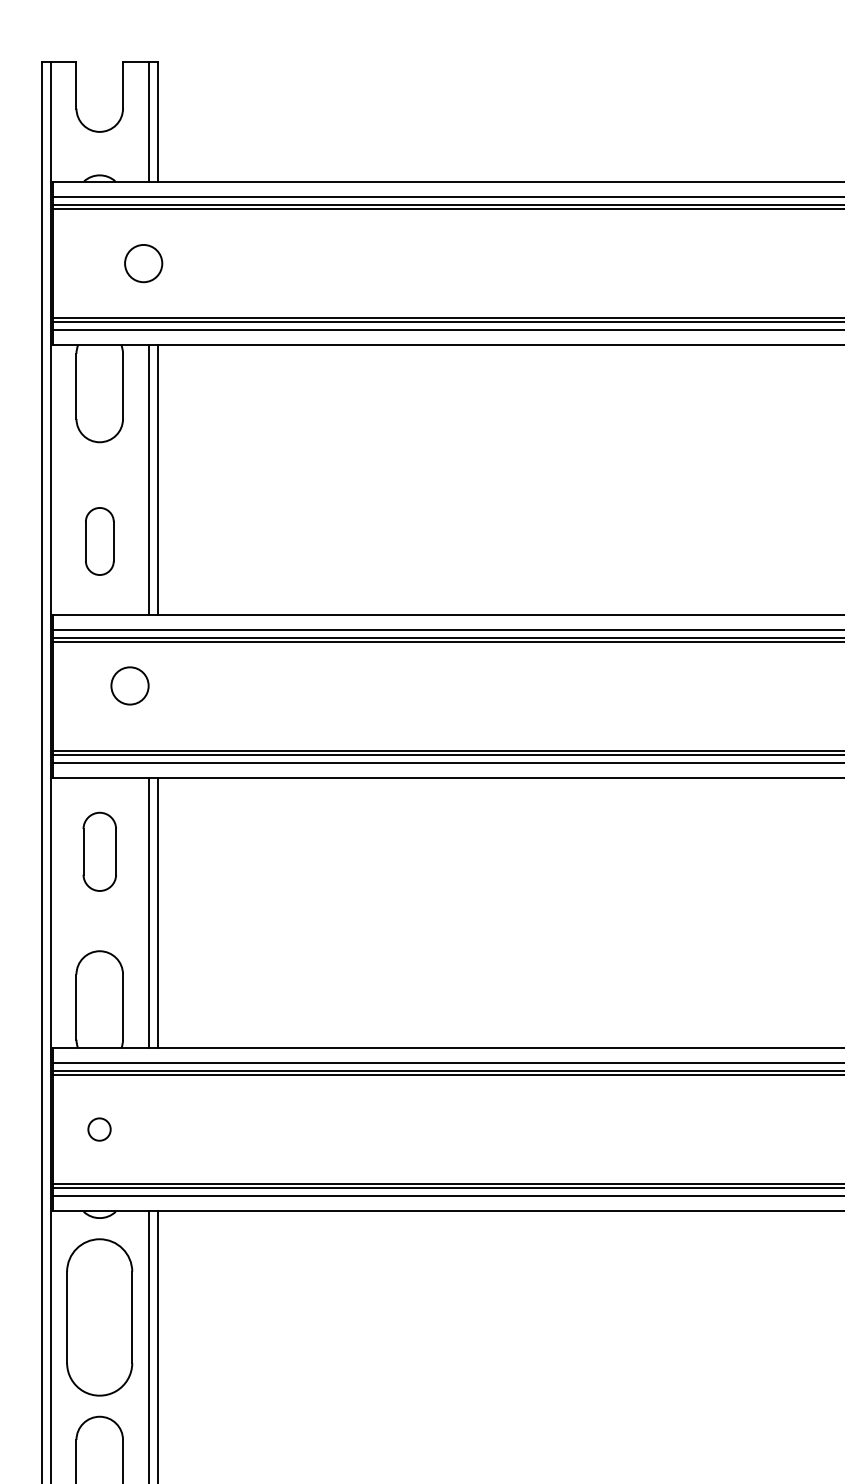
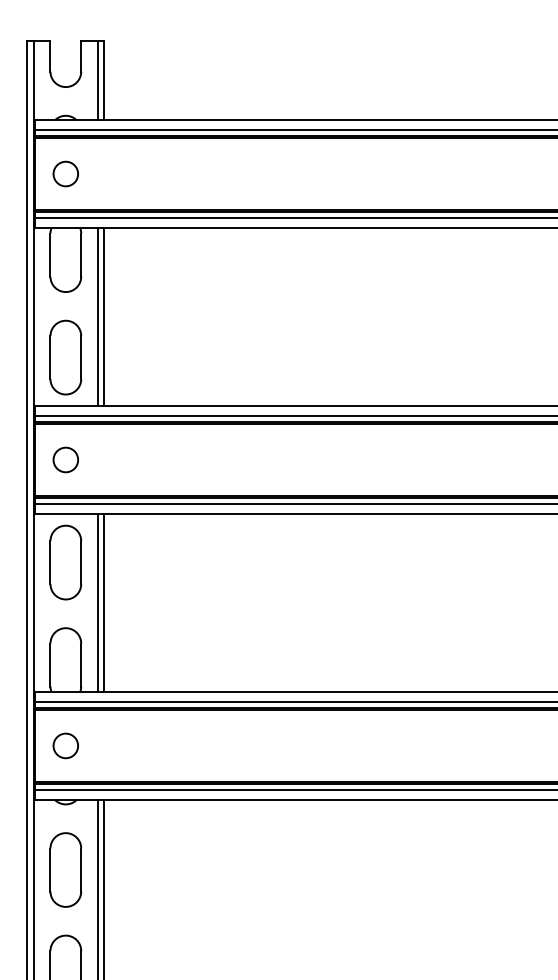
circle: (143, 262) -> (65, 173), moved
part: (99, 541) -> (65, 357), size x1.67
circle: (129, 685) -> (65, 459), moved
part: (99, 851) -> (65, 562), size x1.43
circle: (99, 1128) -> (65, 745), size x1.67
part: (99, 1316) -> (65, 869), size x0.71

